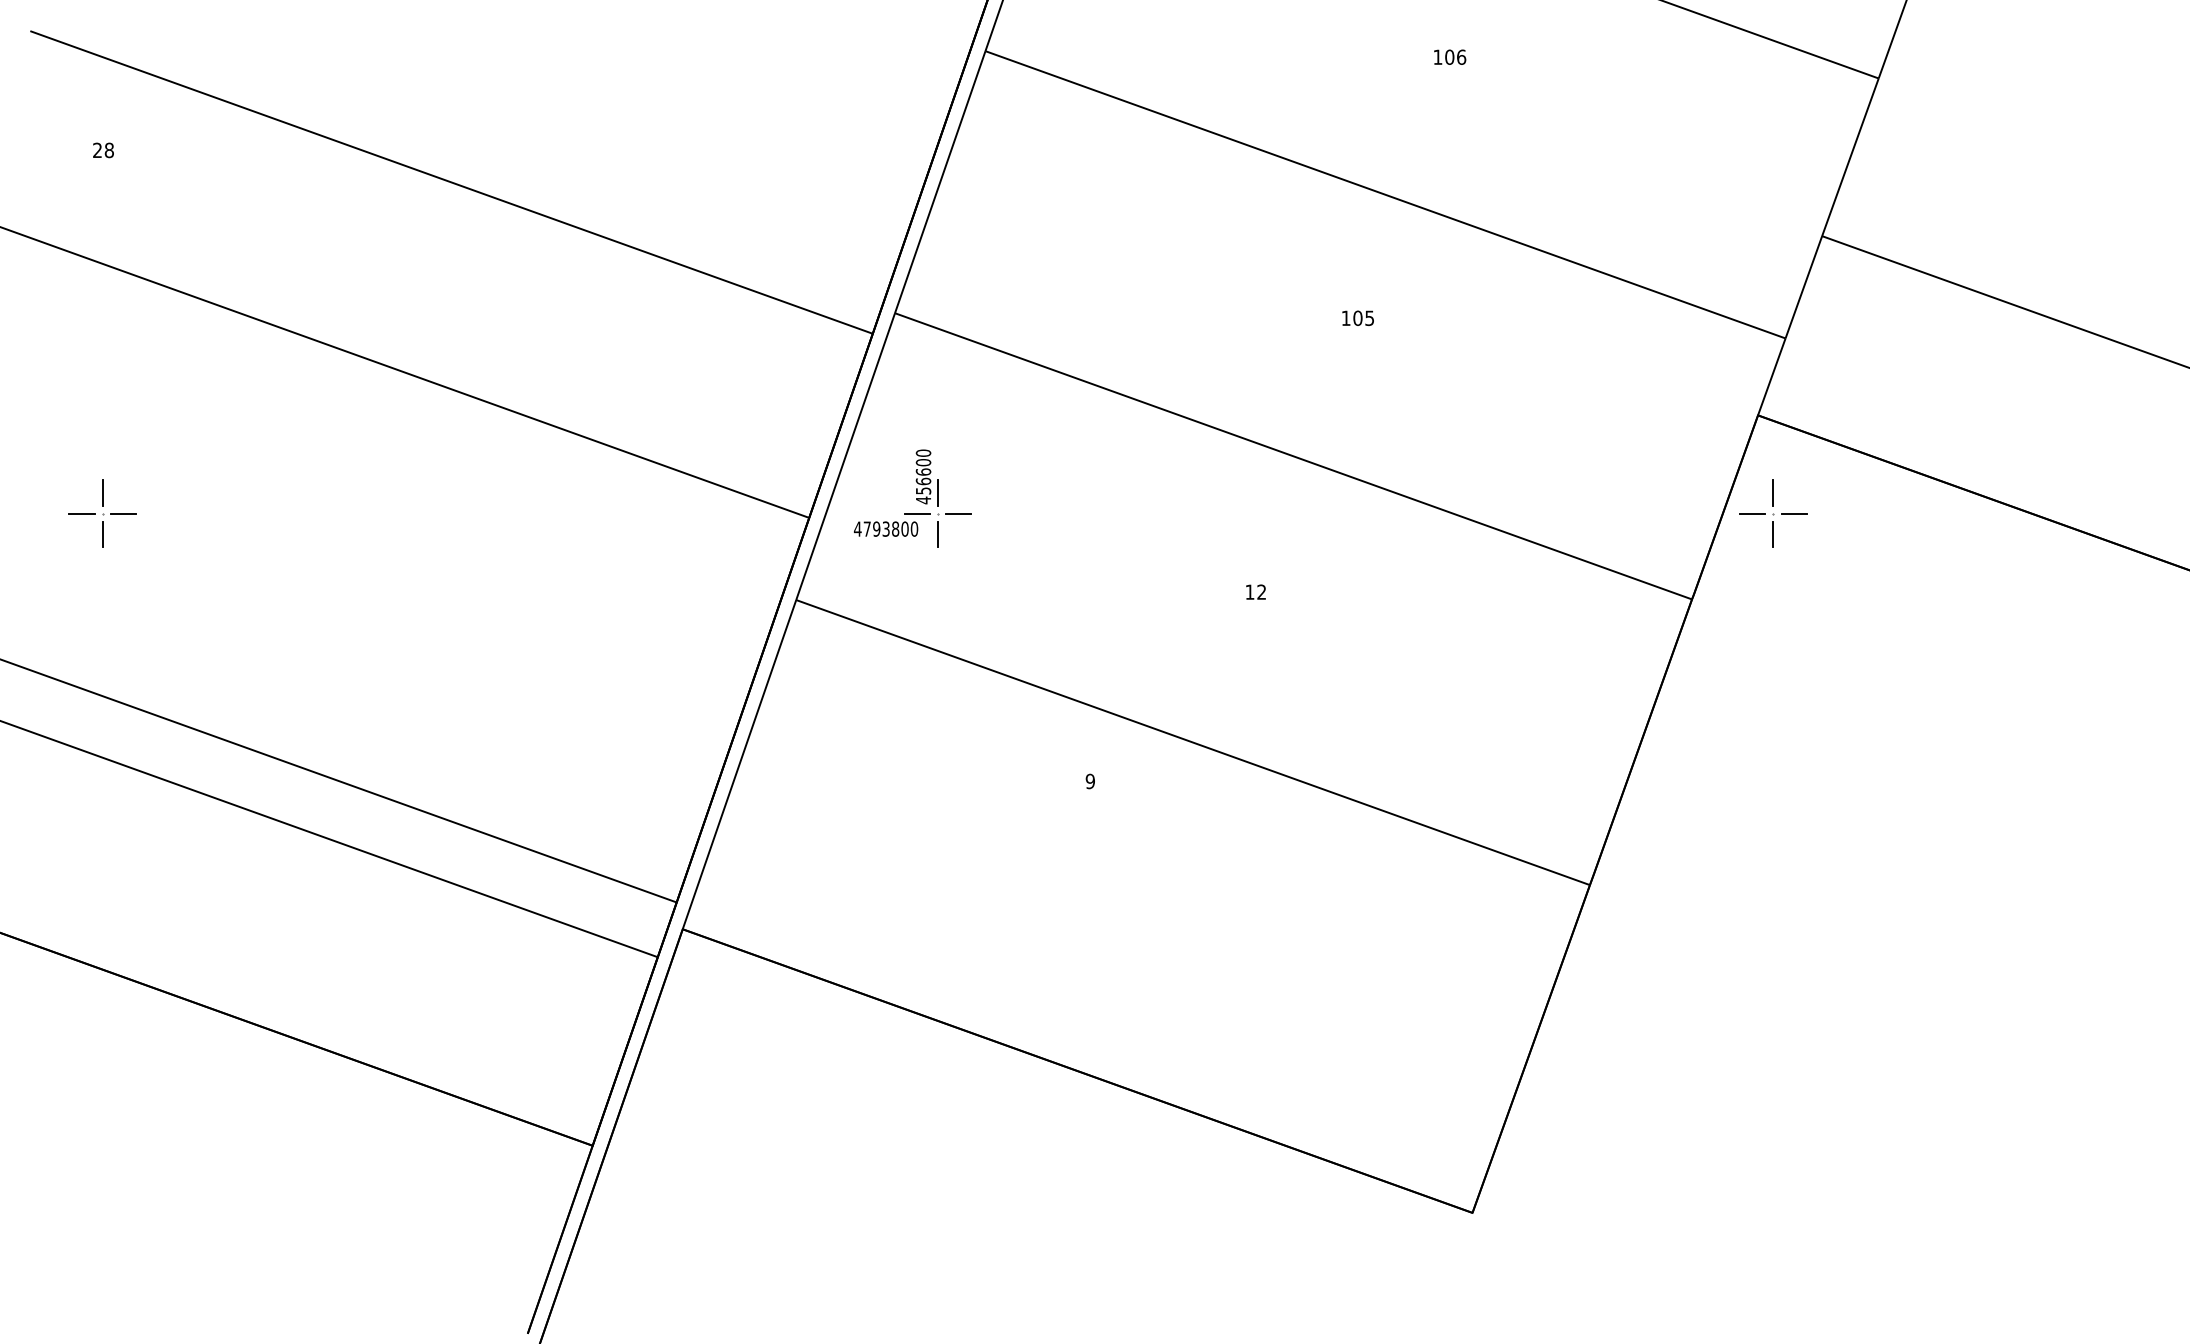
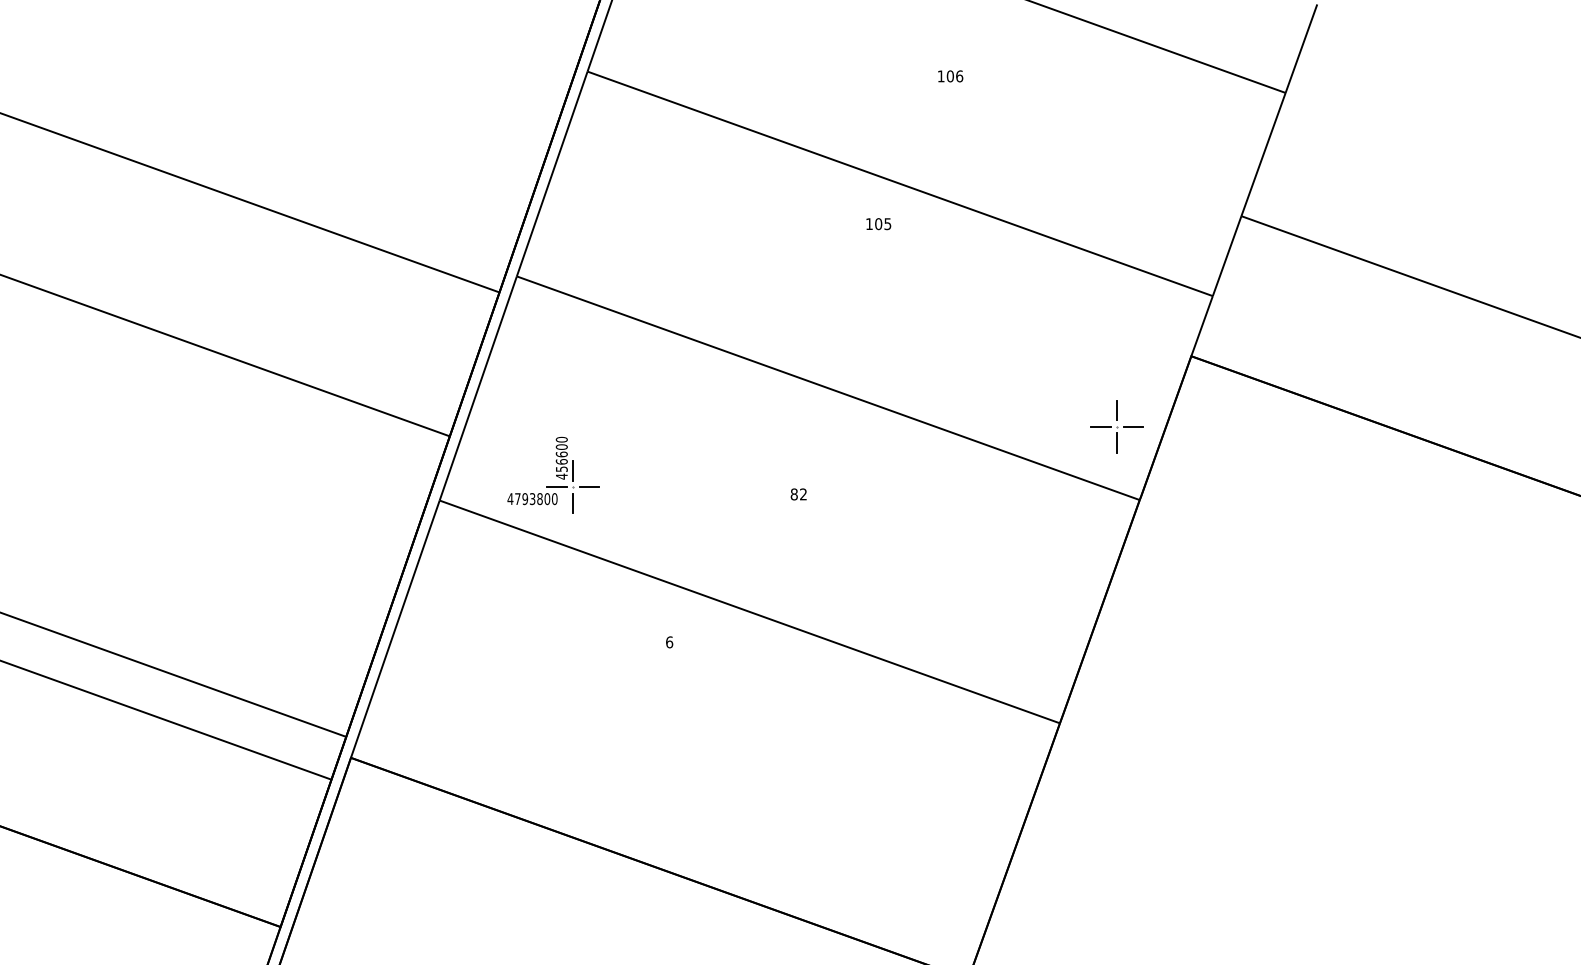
text: (1357, 317) -> (878, 223), moved
part: (912, 498) -> (553, 475), moved
part: (1773, 513) -> (1117, 426), moved
text: (1249, 591) -> (793, 493), 12 -> 82
text: (1090, 781) -> (669, 642), 9 -> 6

